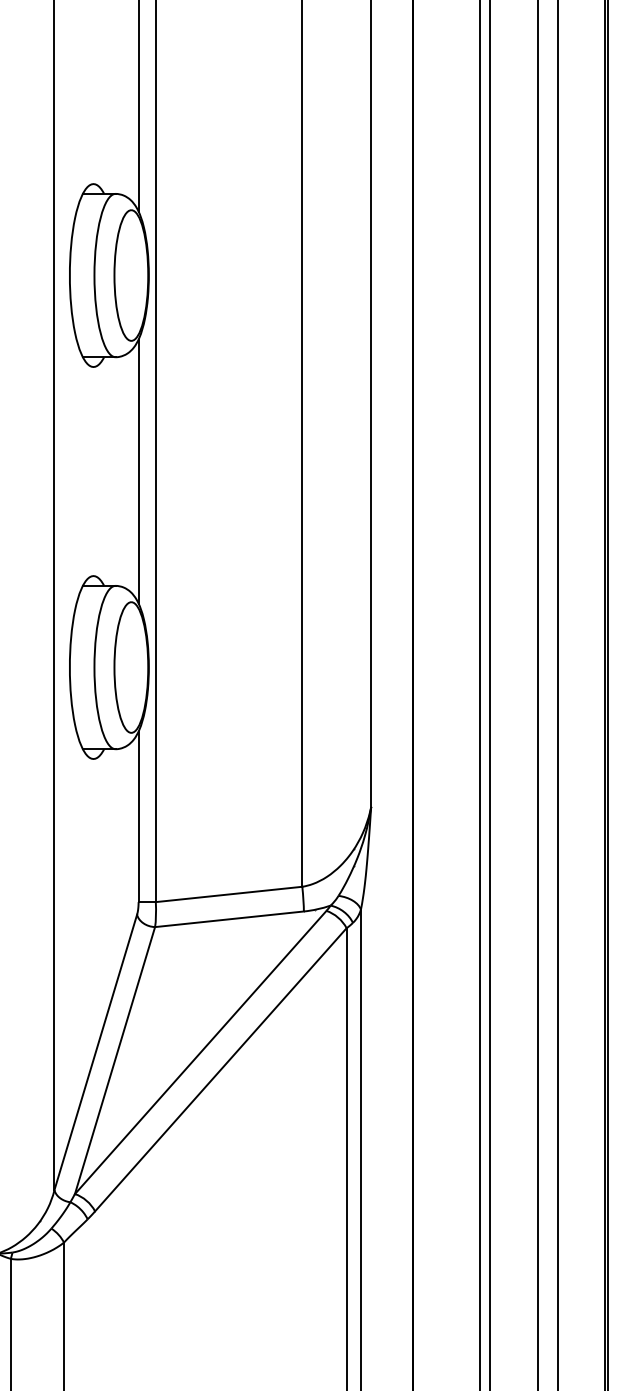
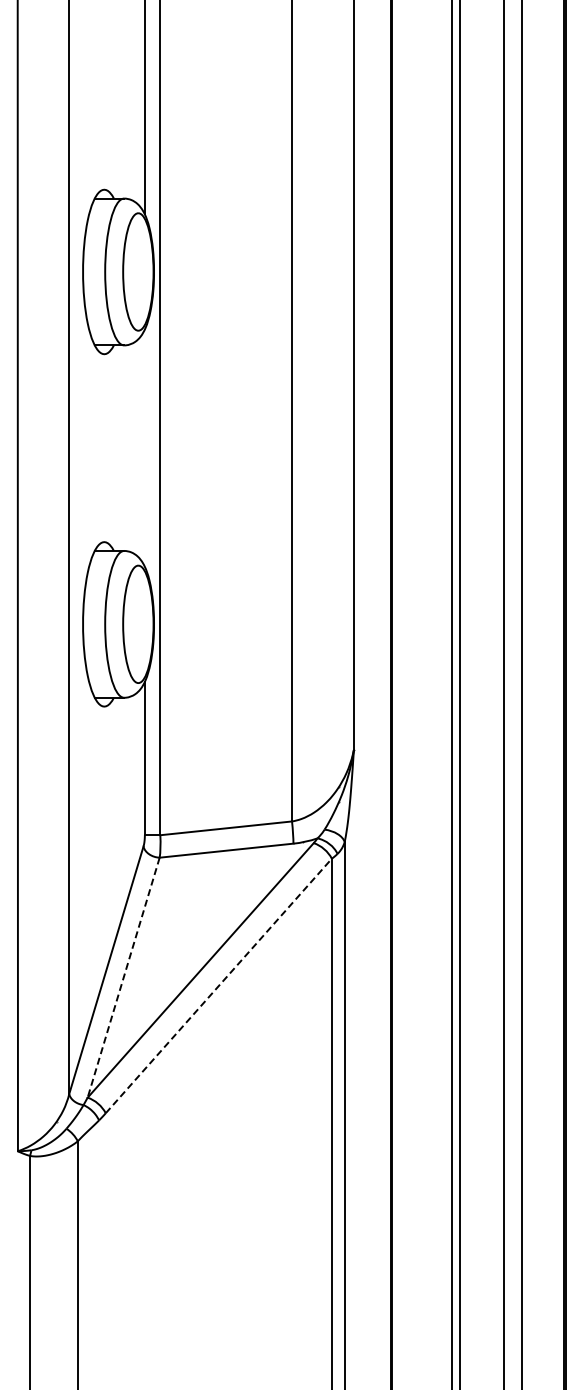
line: (138, 470) -> (144, 447), removed
line: (114, 1061) -> (123, 978), solid -> dashed
line: (221, 1069) -> (219, 985), solid -> dashed

